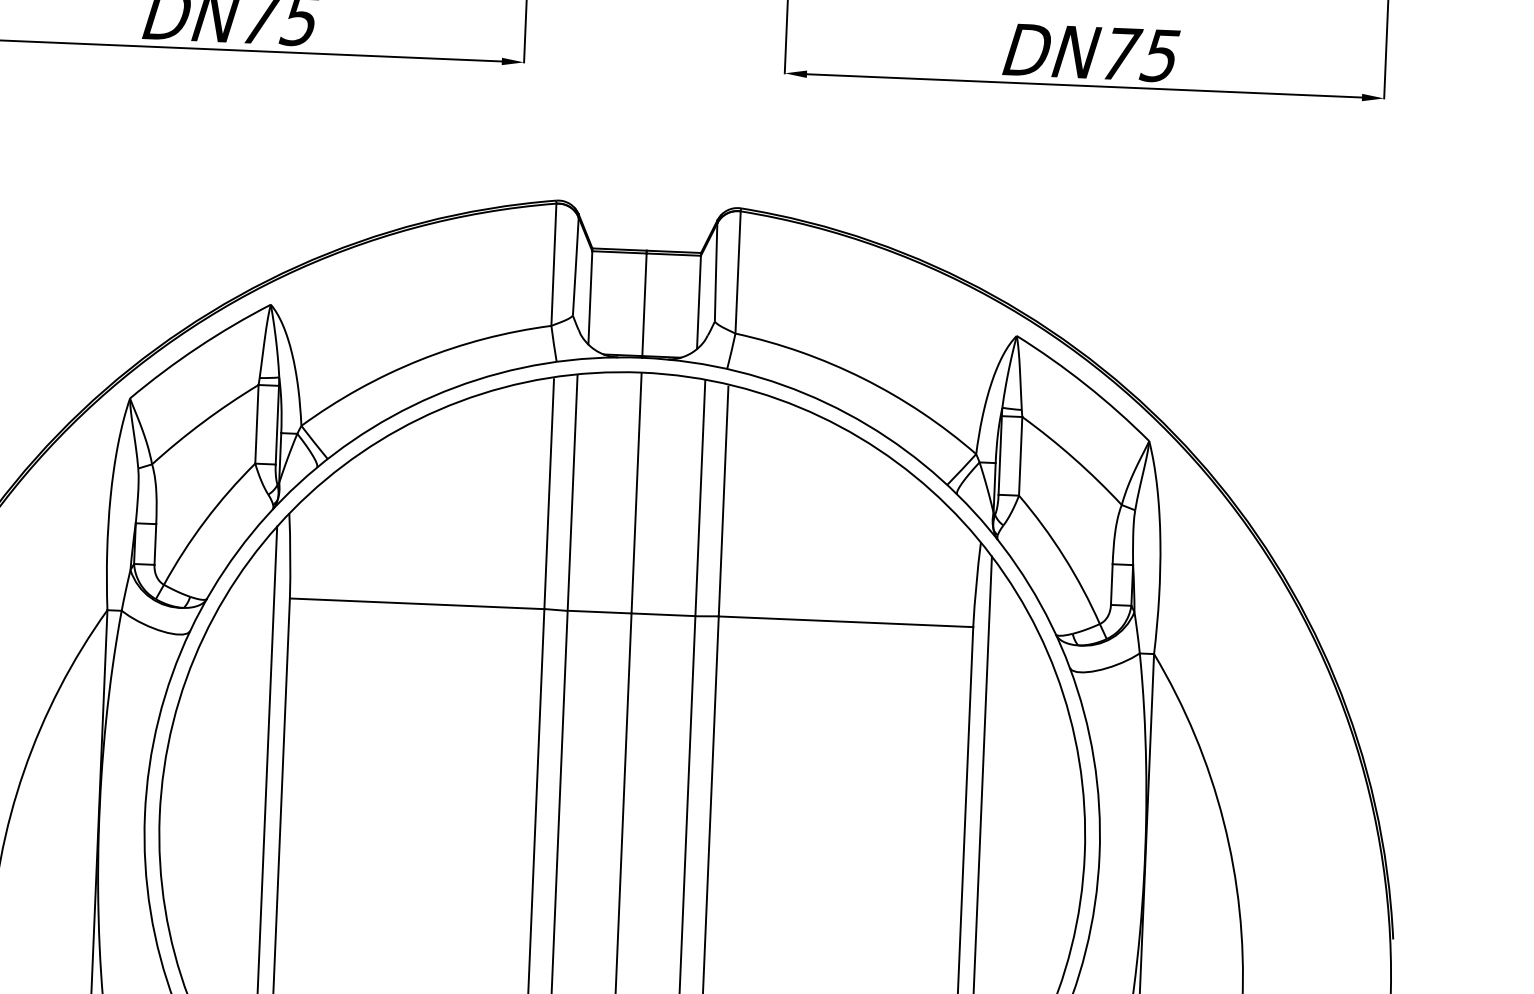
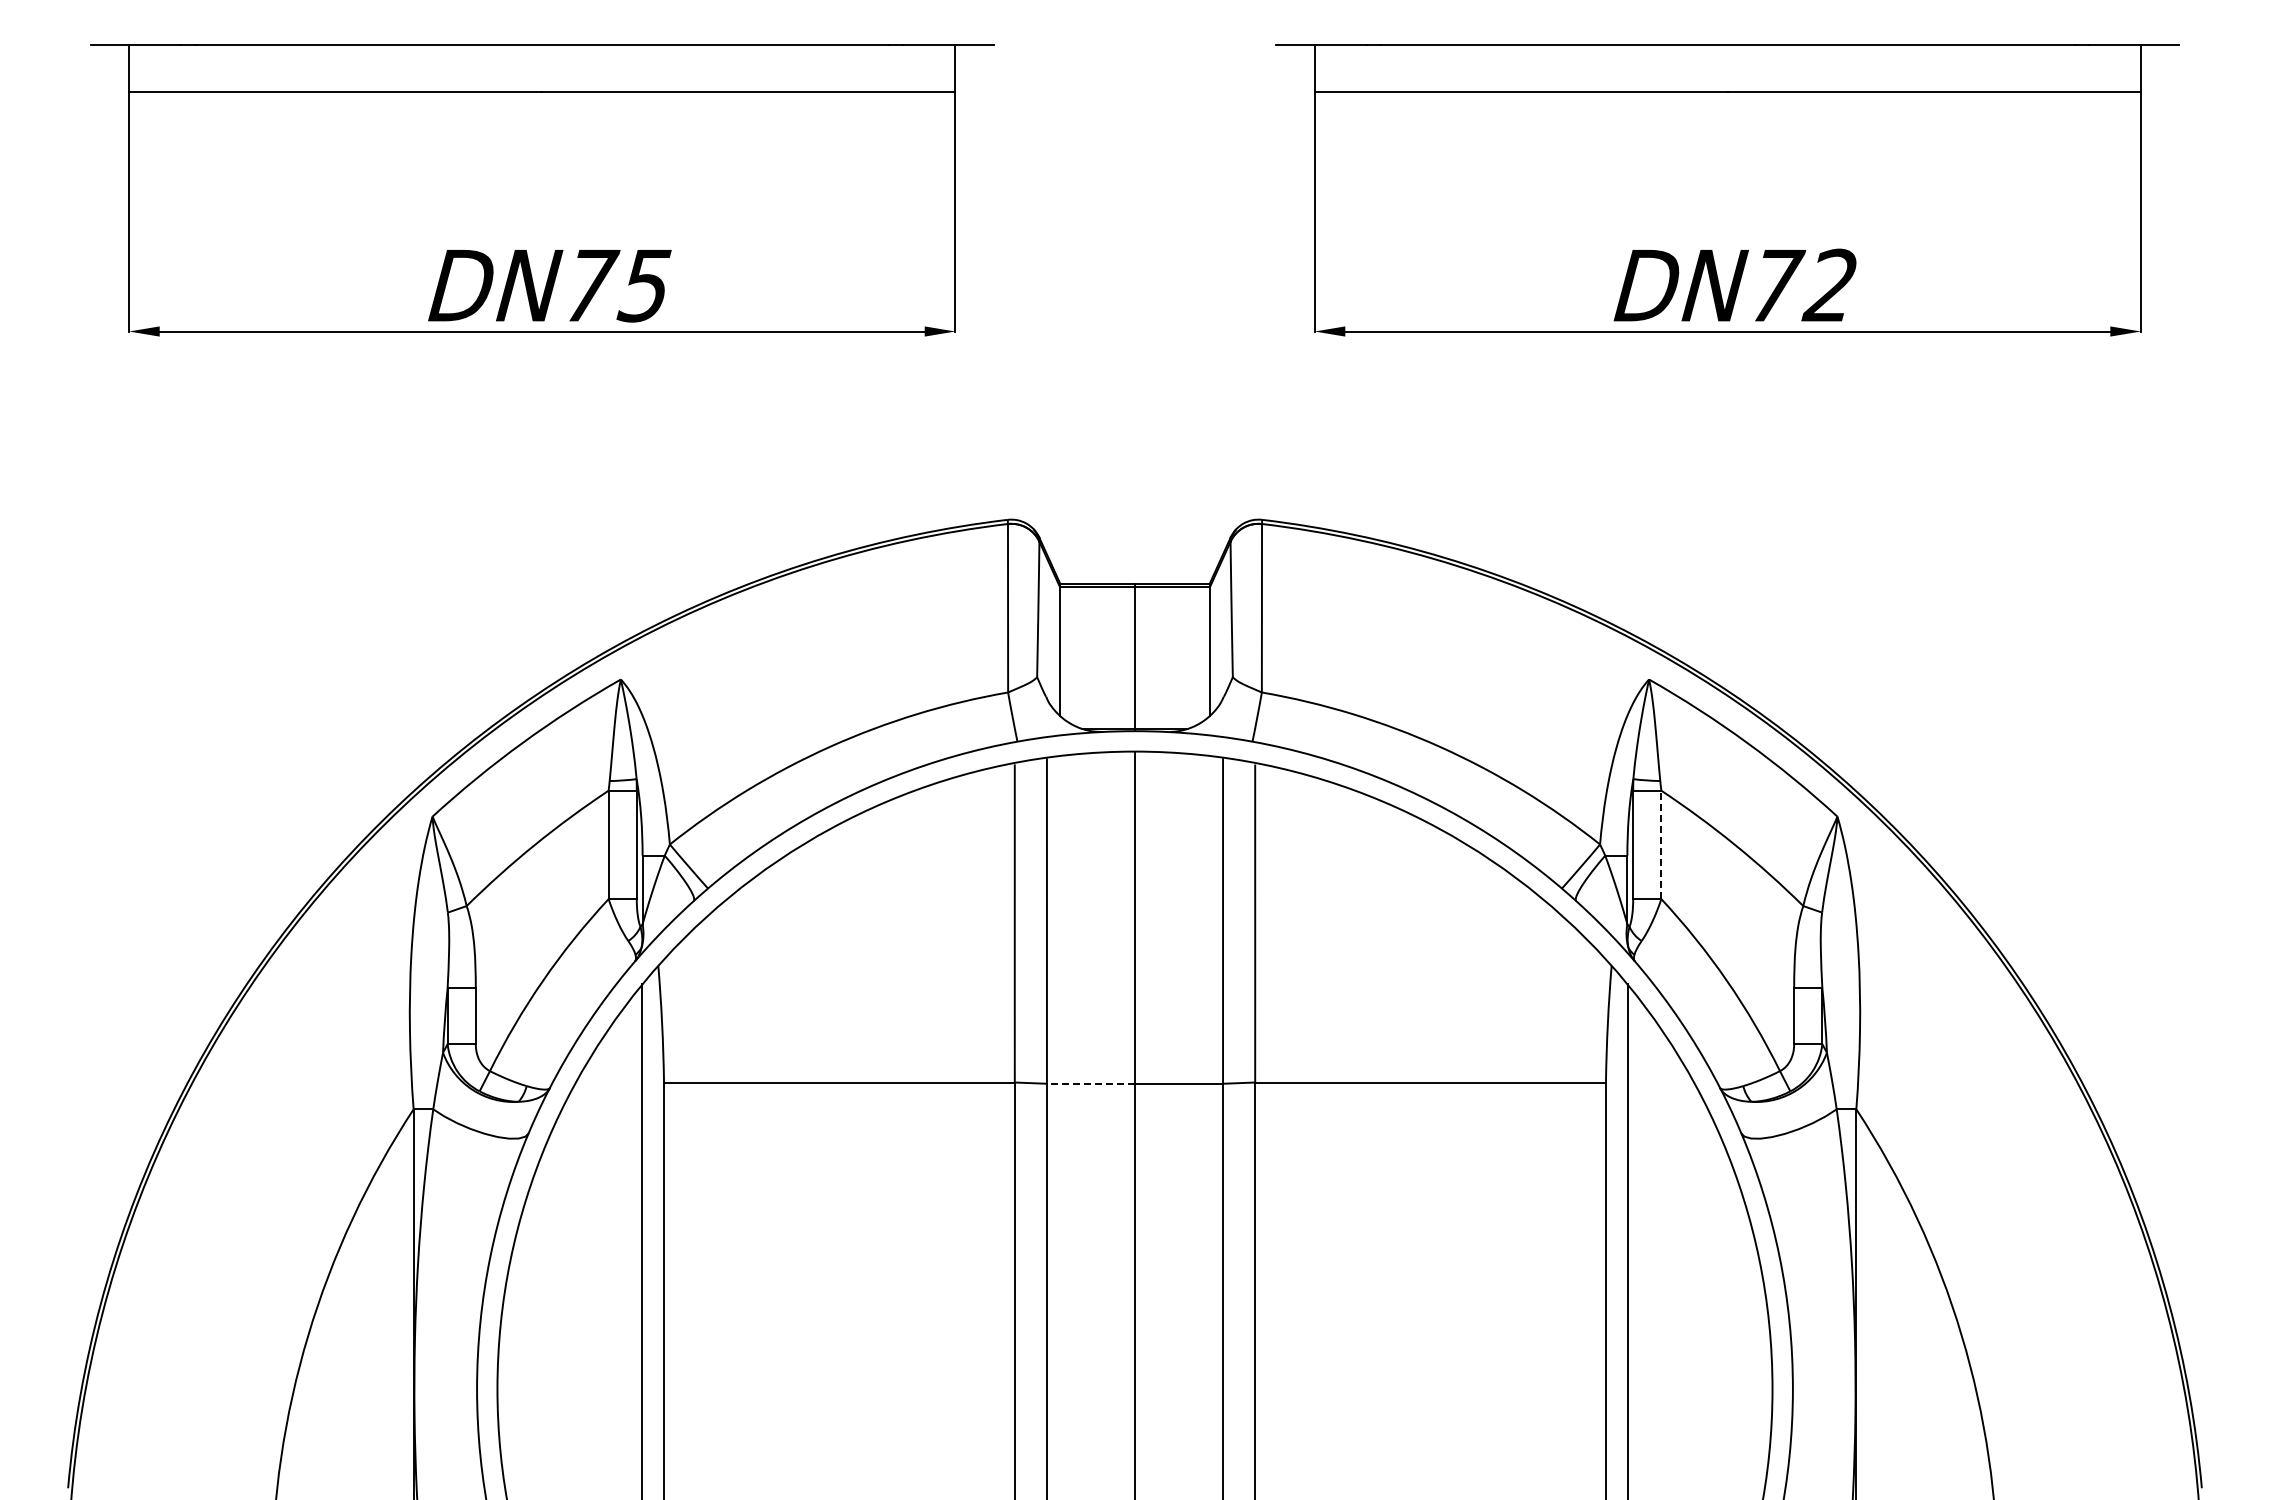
text: (1159, 55) -> (1829, 285), DN75 -> DN72
line: (1020, 456) -> (1661, 844), solid -> dashed
line: (599, 612) -> (1091, 1083), solid -> dashed

